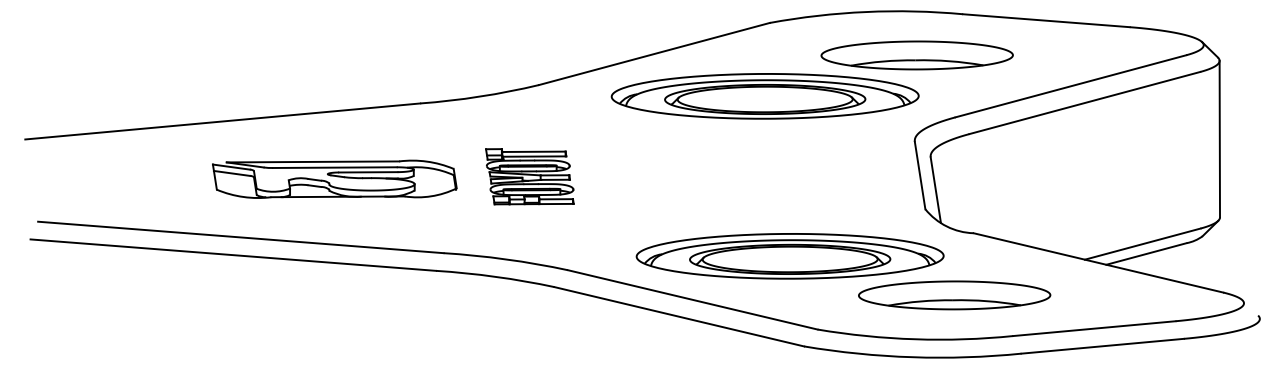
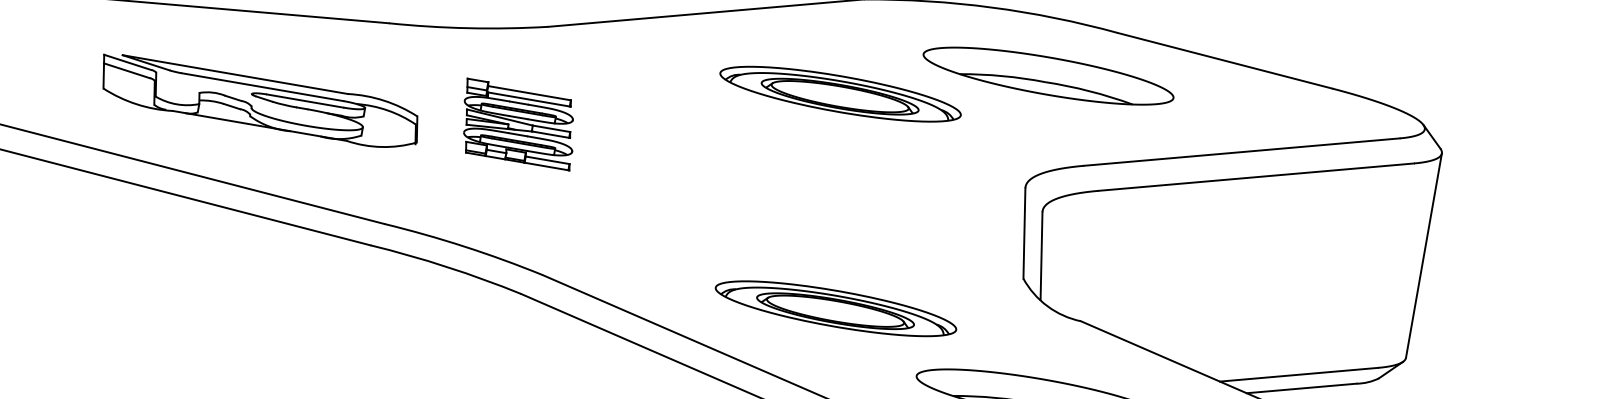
part: (764, 96) -> (839, 94), size x0.6
part: (529, 176) -> (517, 124), moved
part: (789, 256) -> (835, 308), size x0.6

